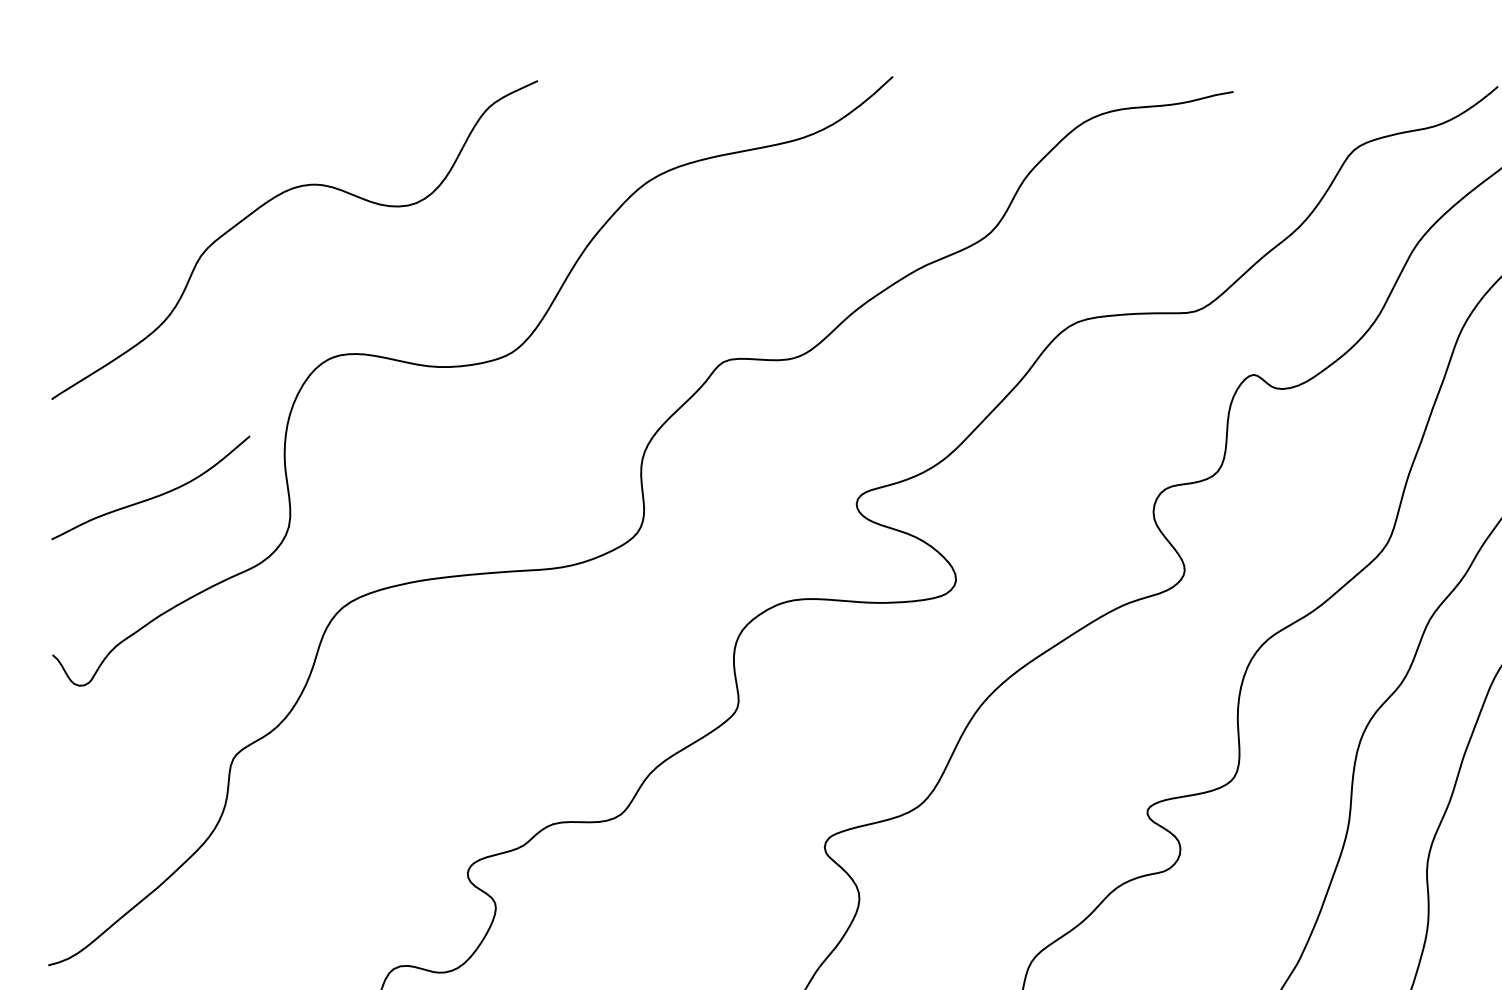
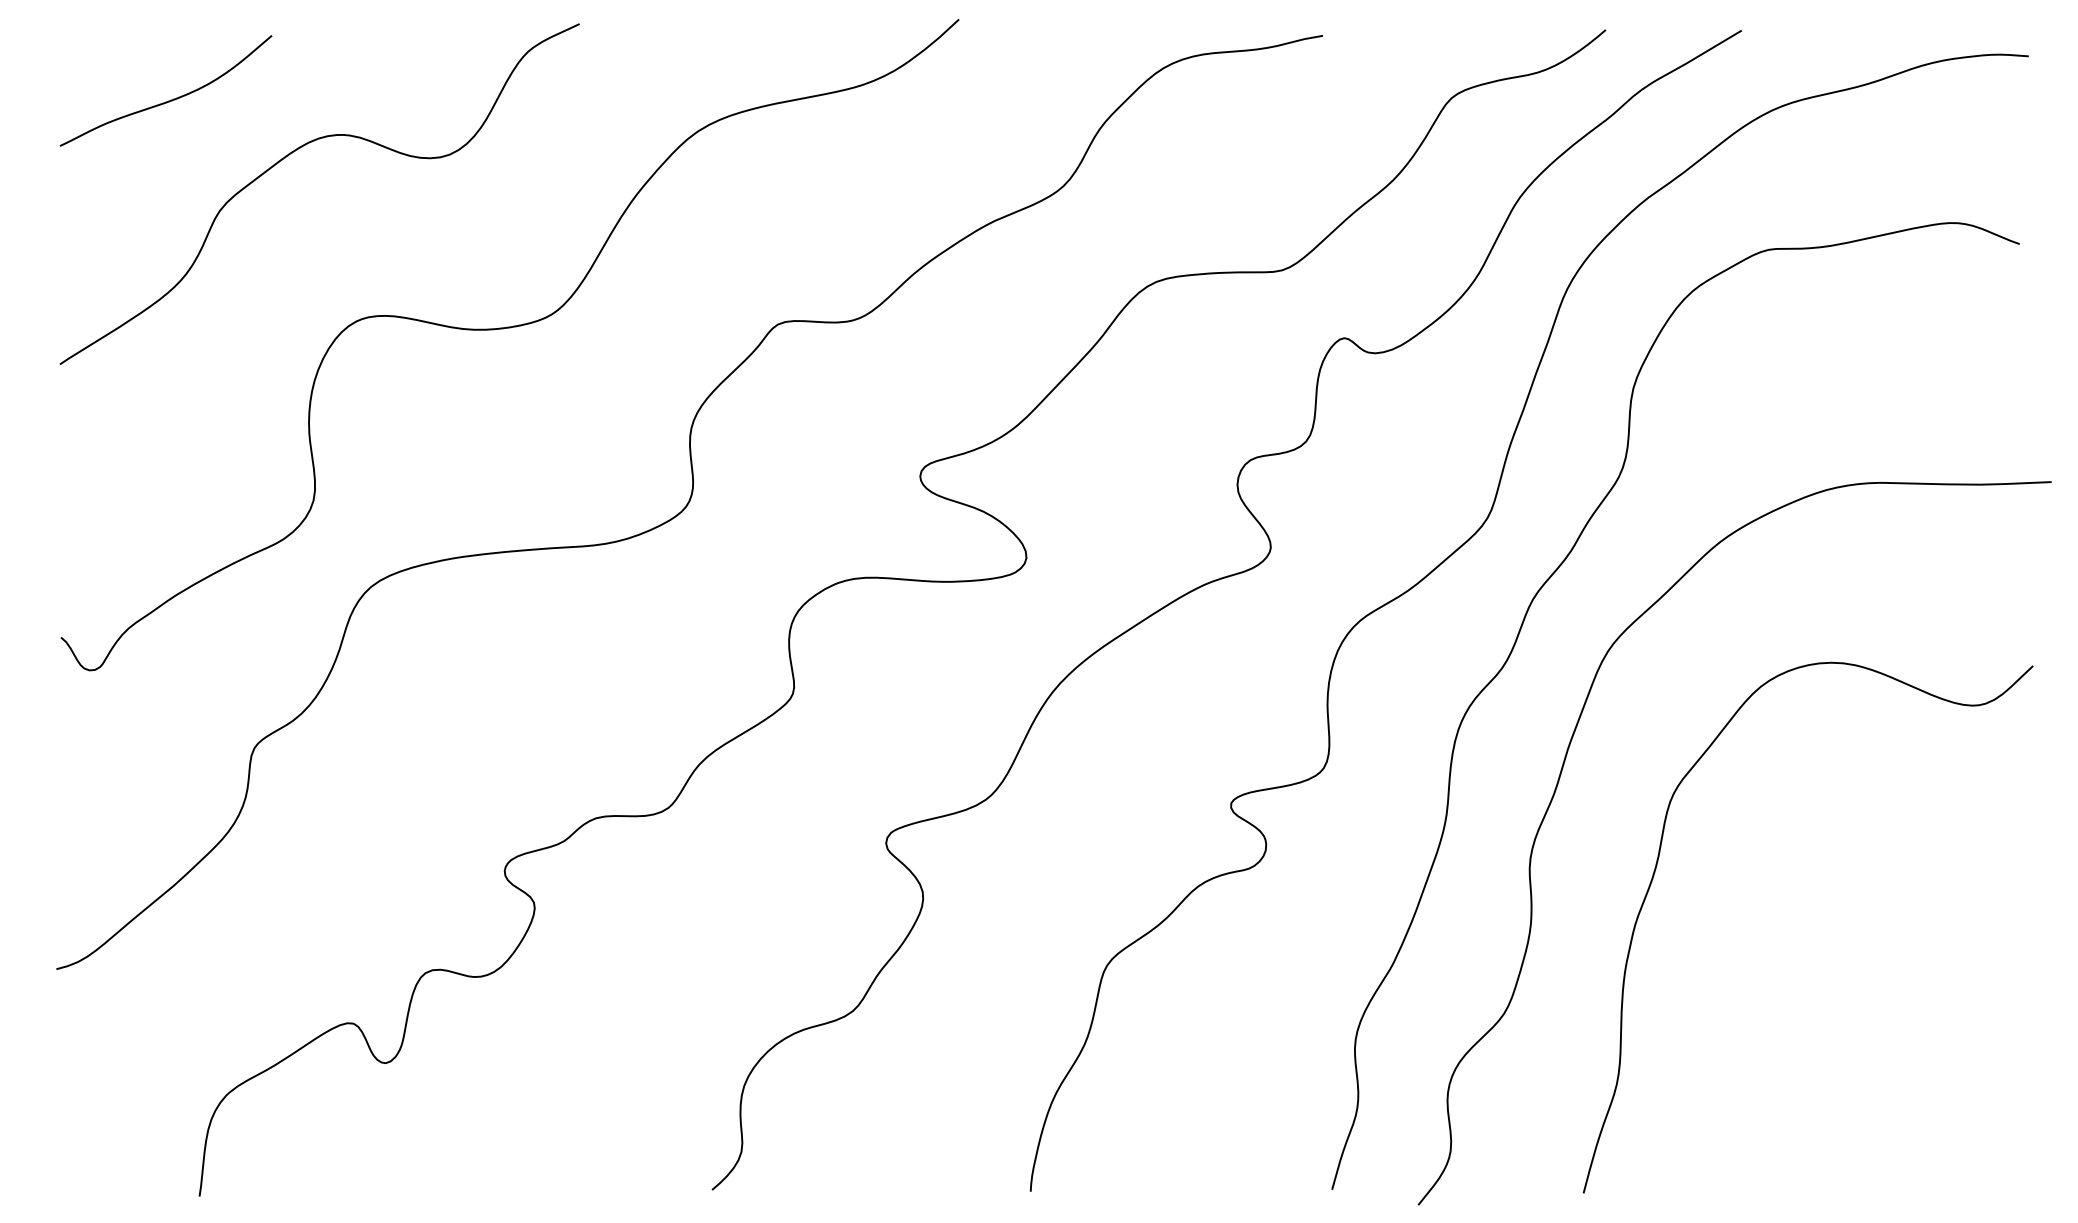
curve: (153, 496) -> (168, 100), moved

